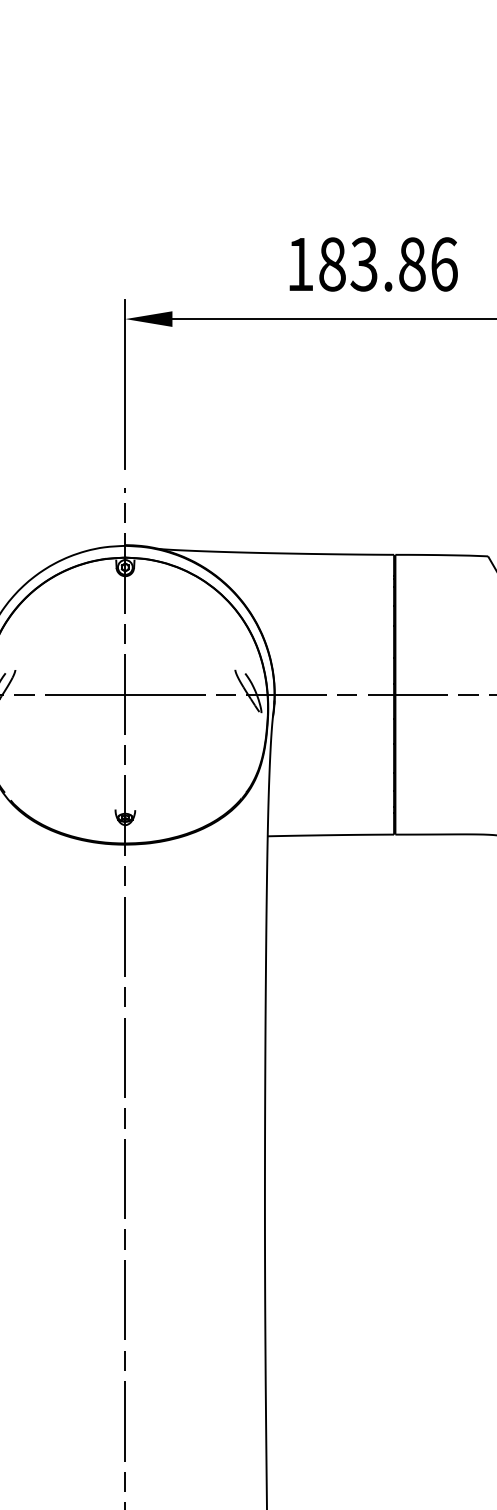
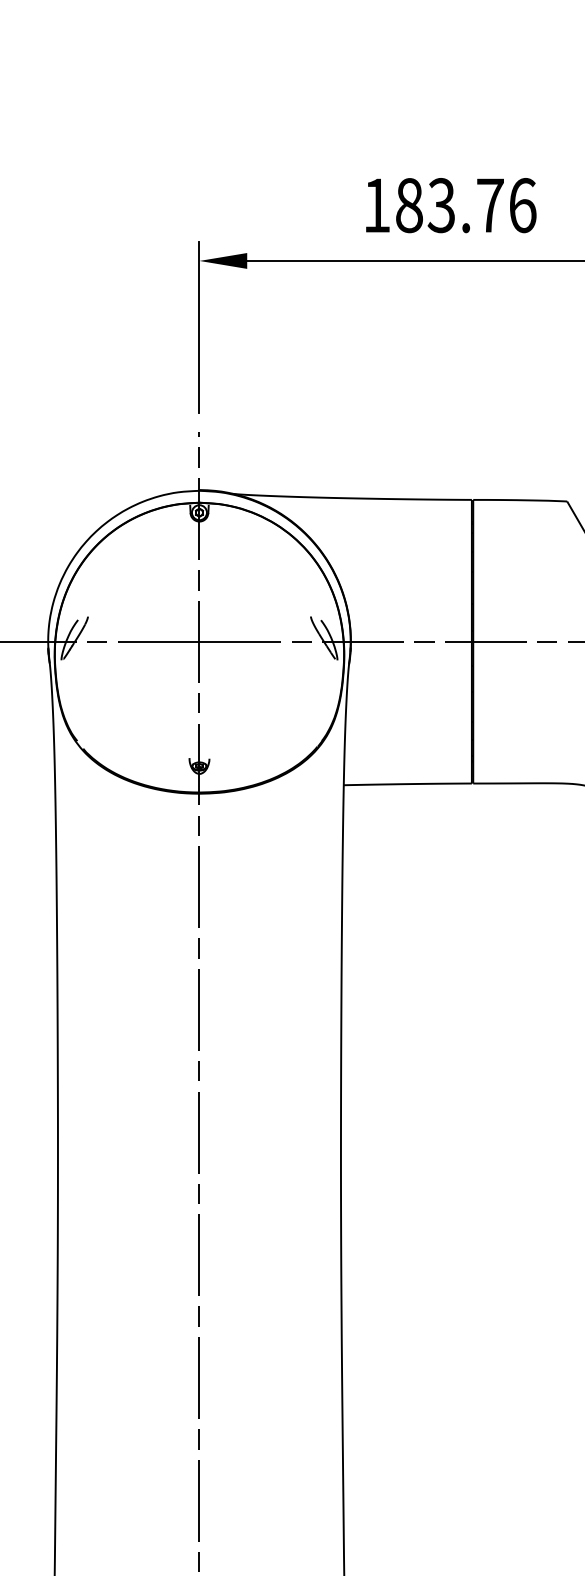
text: (412, 264) -> (490, 205), 183.86 -> 183.76

